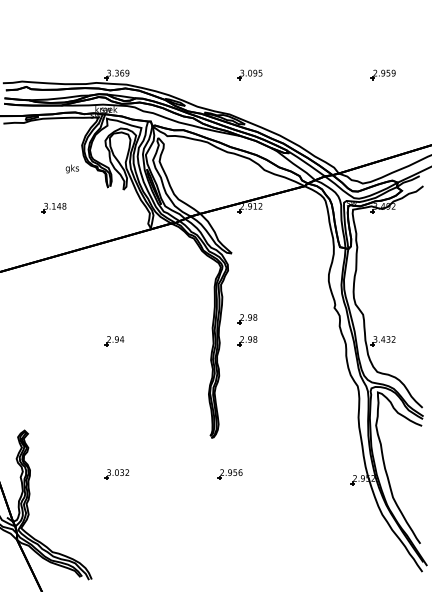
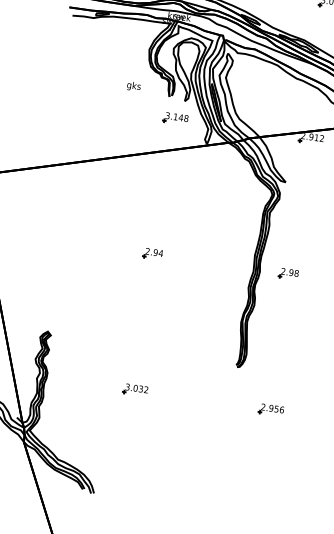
text: (71, 168) -> (133, 85), moved
part: (53, 208) -> (174, 119), moved
part: (247, 319) -> (291, 251), removed
part: (229, 474) -> (270, 410), moved

